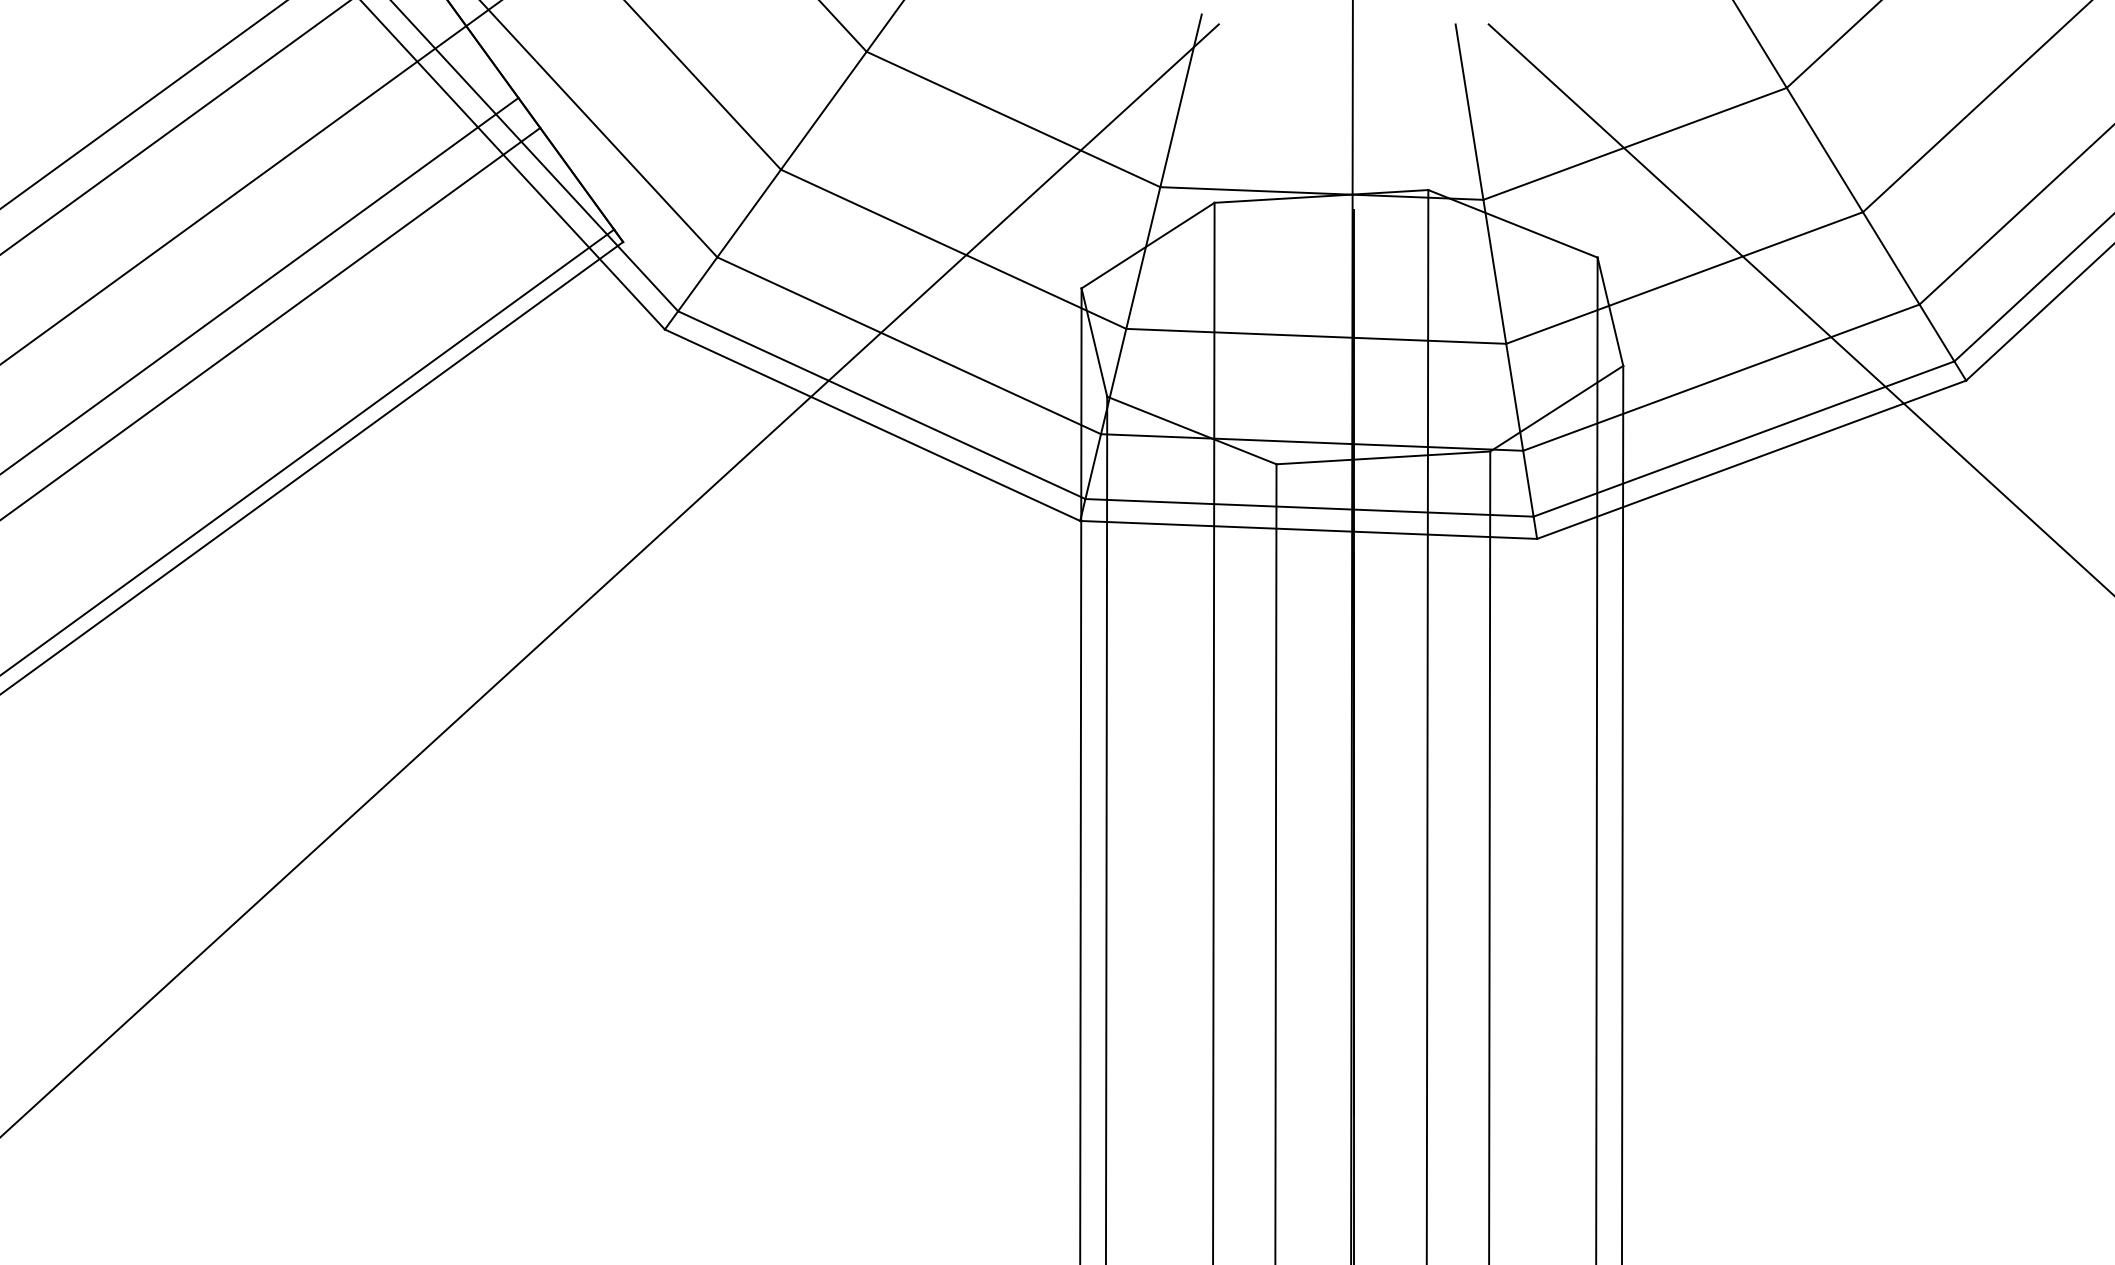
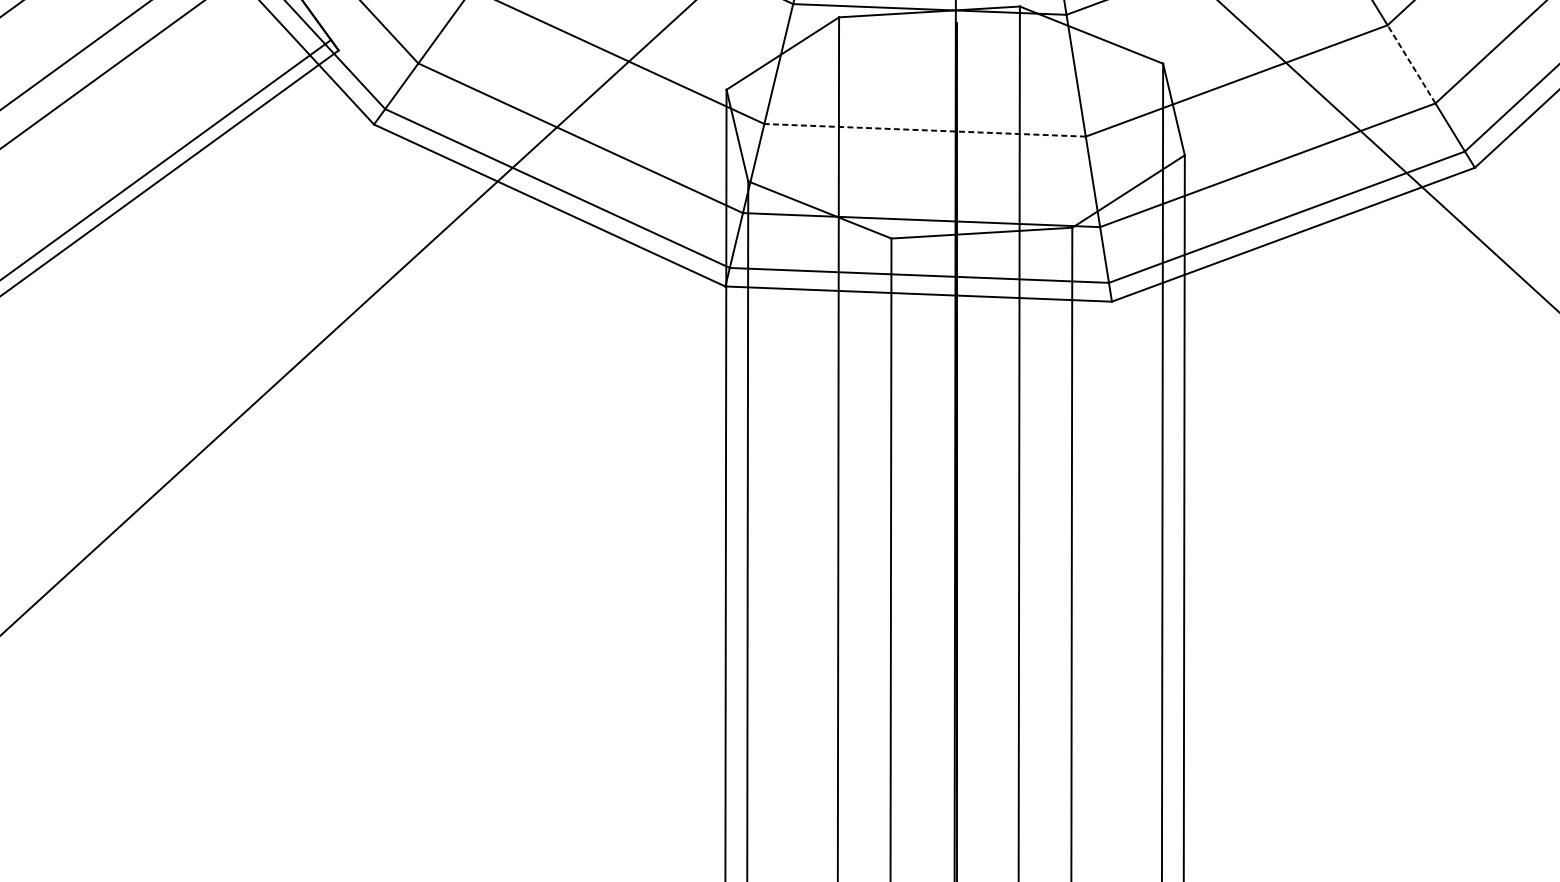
line: (1891, 257) -> (1411, 63), solid -> dashed
line: (1315, 336) -> (924, 130), solid -> dashed

